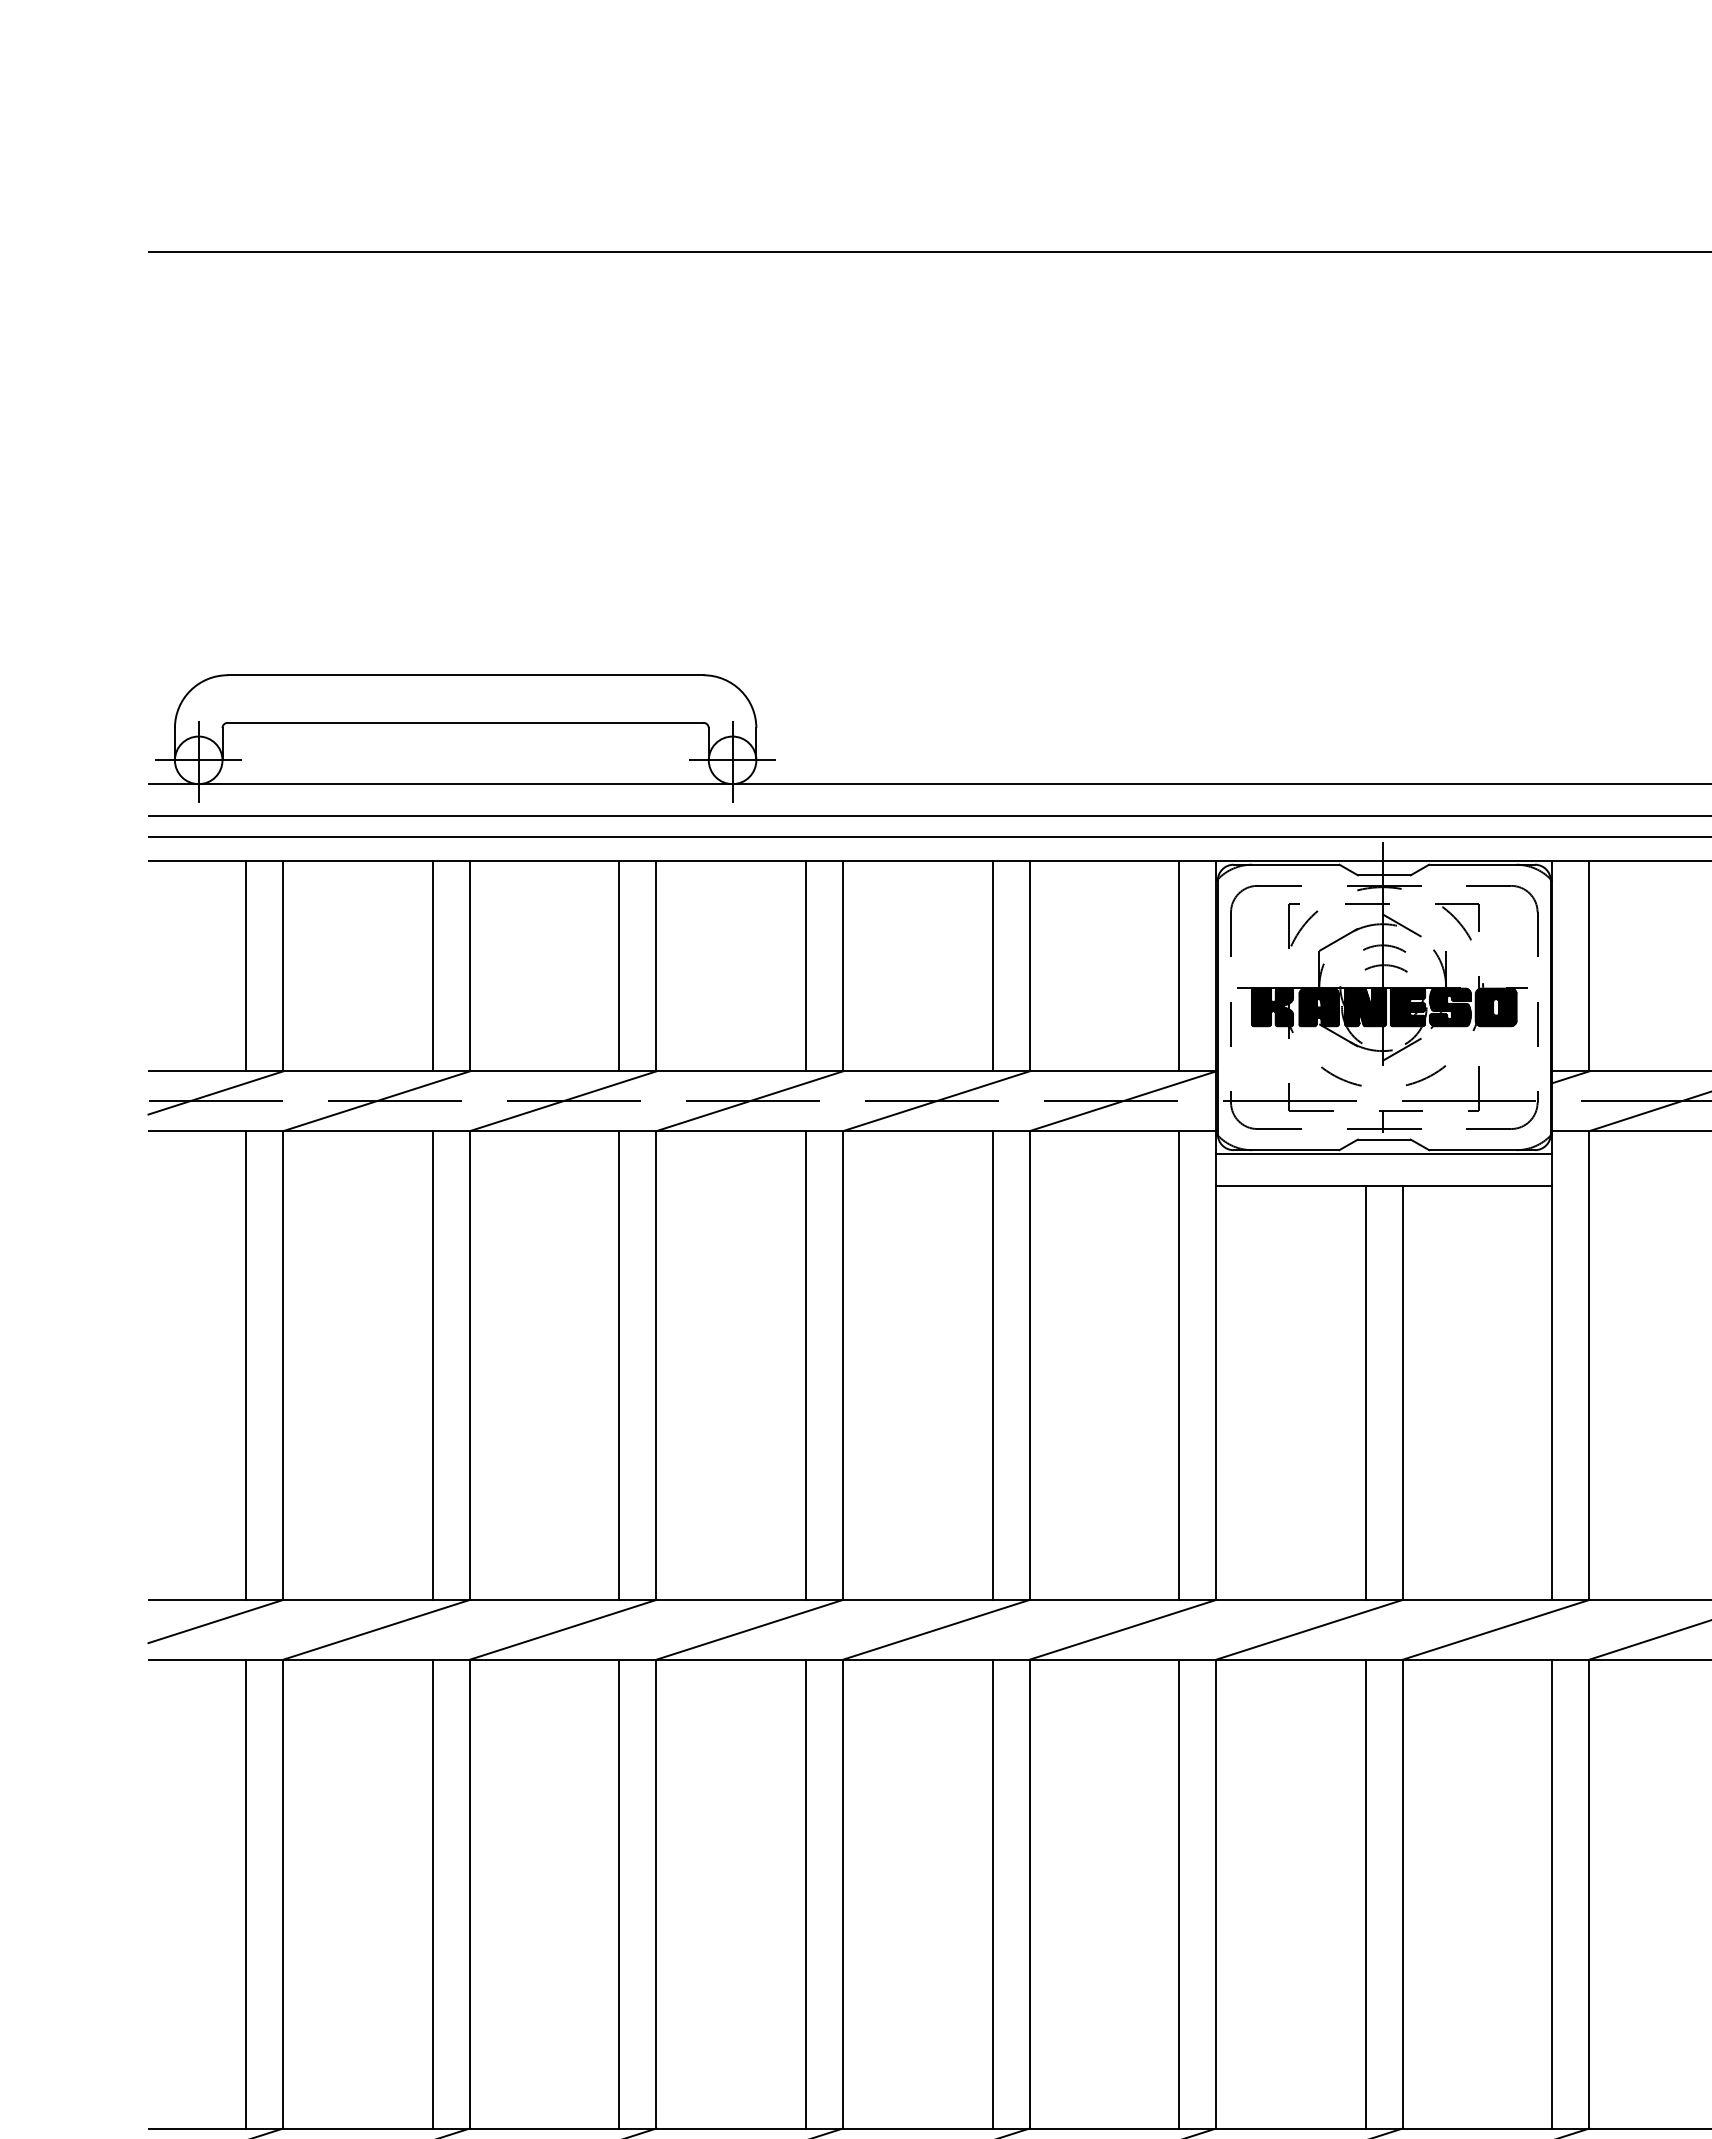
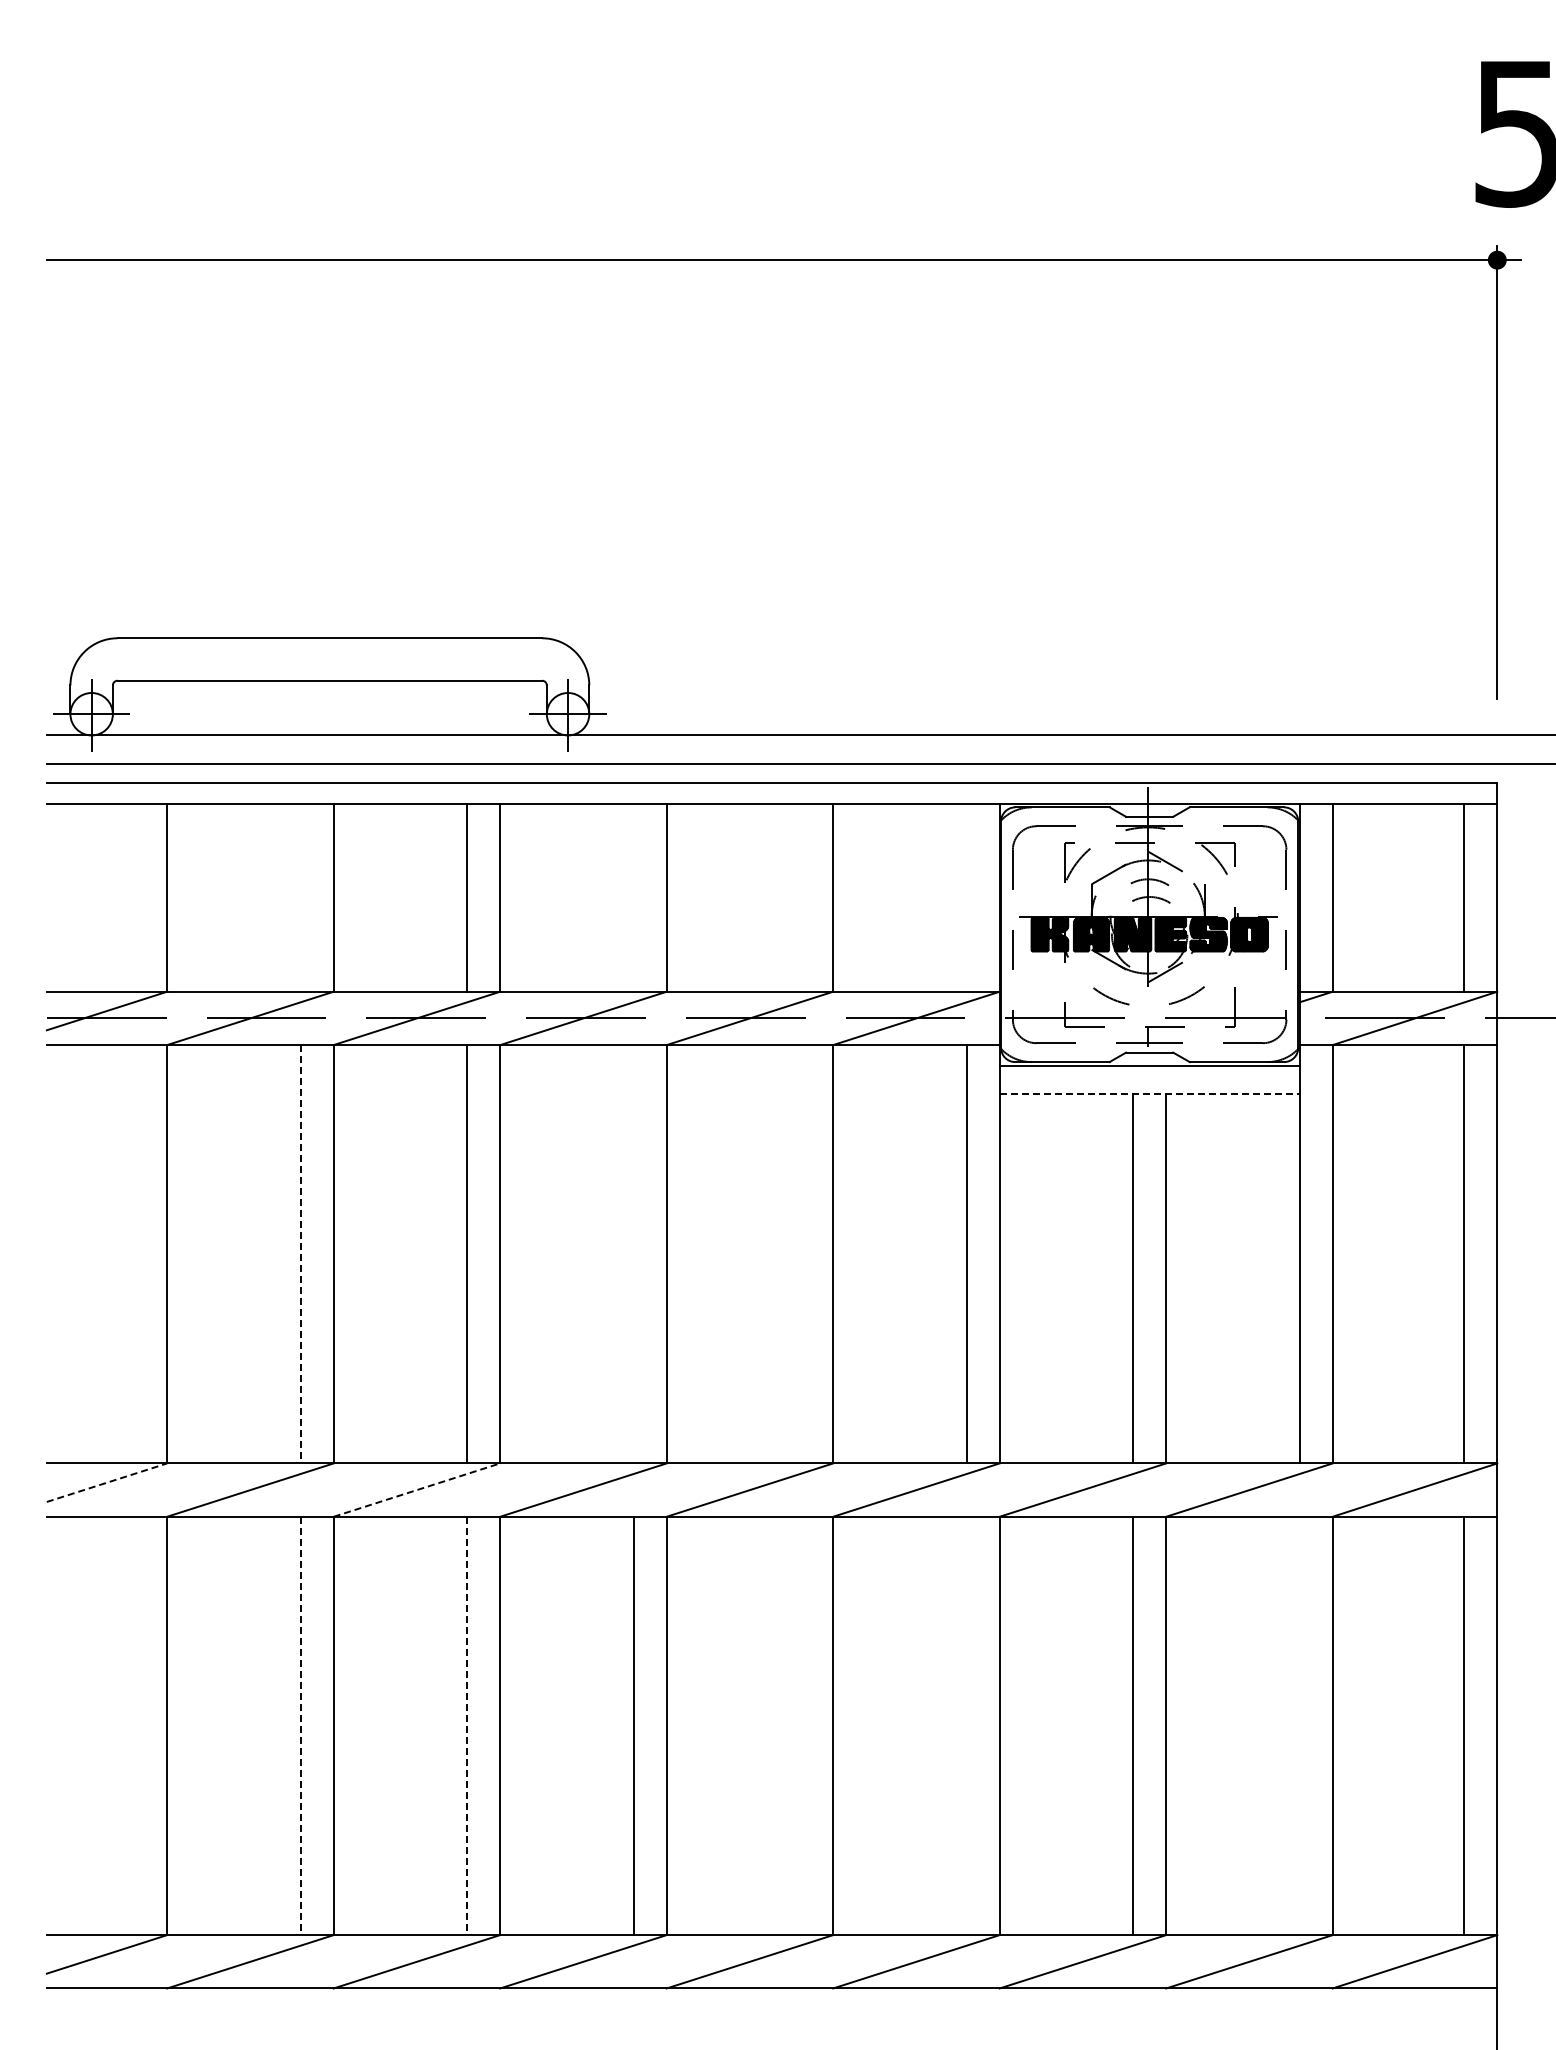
line: (246, 965) -> (134, 897), removed
line: (432, 965) -> (300, 897), removed
line: (805, 965) -> (633, 897), removed
line: (993, 965) -> (800, 897), removed
line: (1179, 965) -> (966, 897), removed
line: (1384, 1185) -> (1149, 1093), solid -> dashed
line: (246, 1365) -> (134, 1254), removed
line: (432, 1365) -> (300, 1254), solid -> dashed
line: (805, 1365) -> (633, 1254), removed
line: (993, 1365) -> (800, 1254), removed
line: (216, 1621) -> (107, 1482), solid -> dashed
line: (563, 1629) -> (417, 1489), solid -> dashed
line: (246, 1893) -> (134, 1725), removed
line: (993, 1893) -> (800, 1725), removed
line: (1179, 1893) -> (966, 1725), removed
line: (1552, 1893) -> (1299, 1725), removed
line: (432, 1894) -> (300, 1726), solid -> dashed
line: (619, 1894) -> (467, 1726), solid -> dashed

